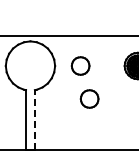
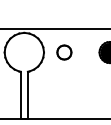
part: (89, 98) -> (71, 78), removed
line: (34, 119) -> (27, 95), dashed -> solid

